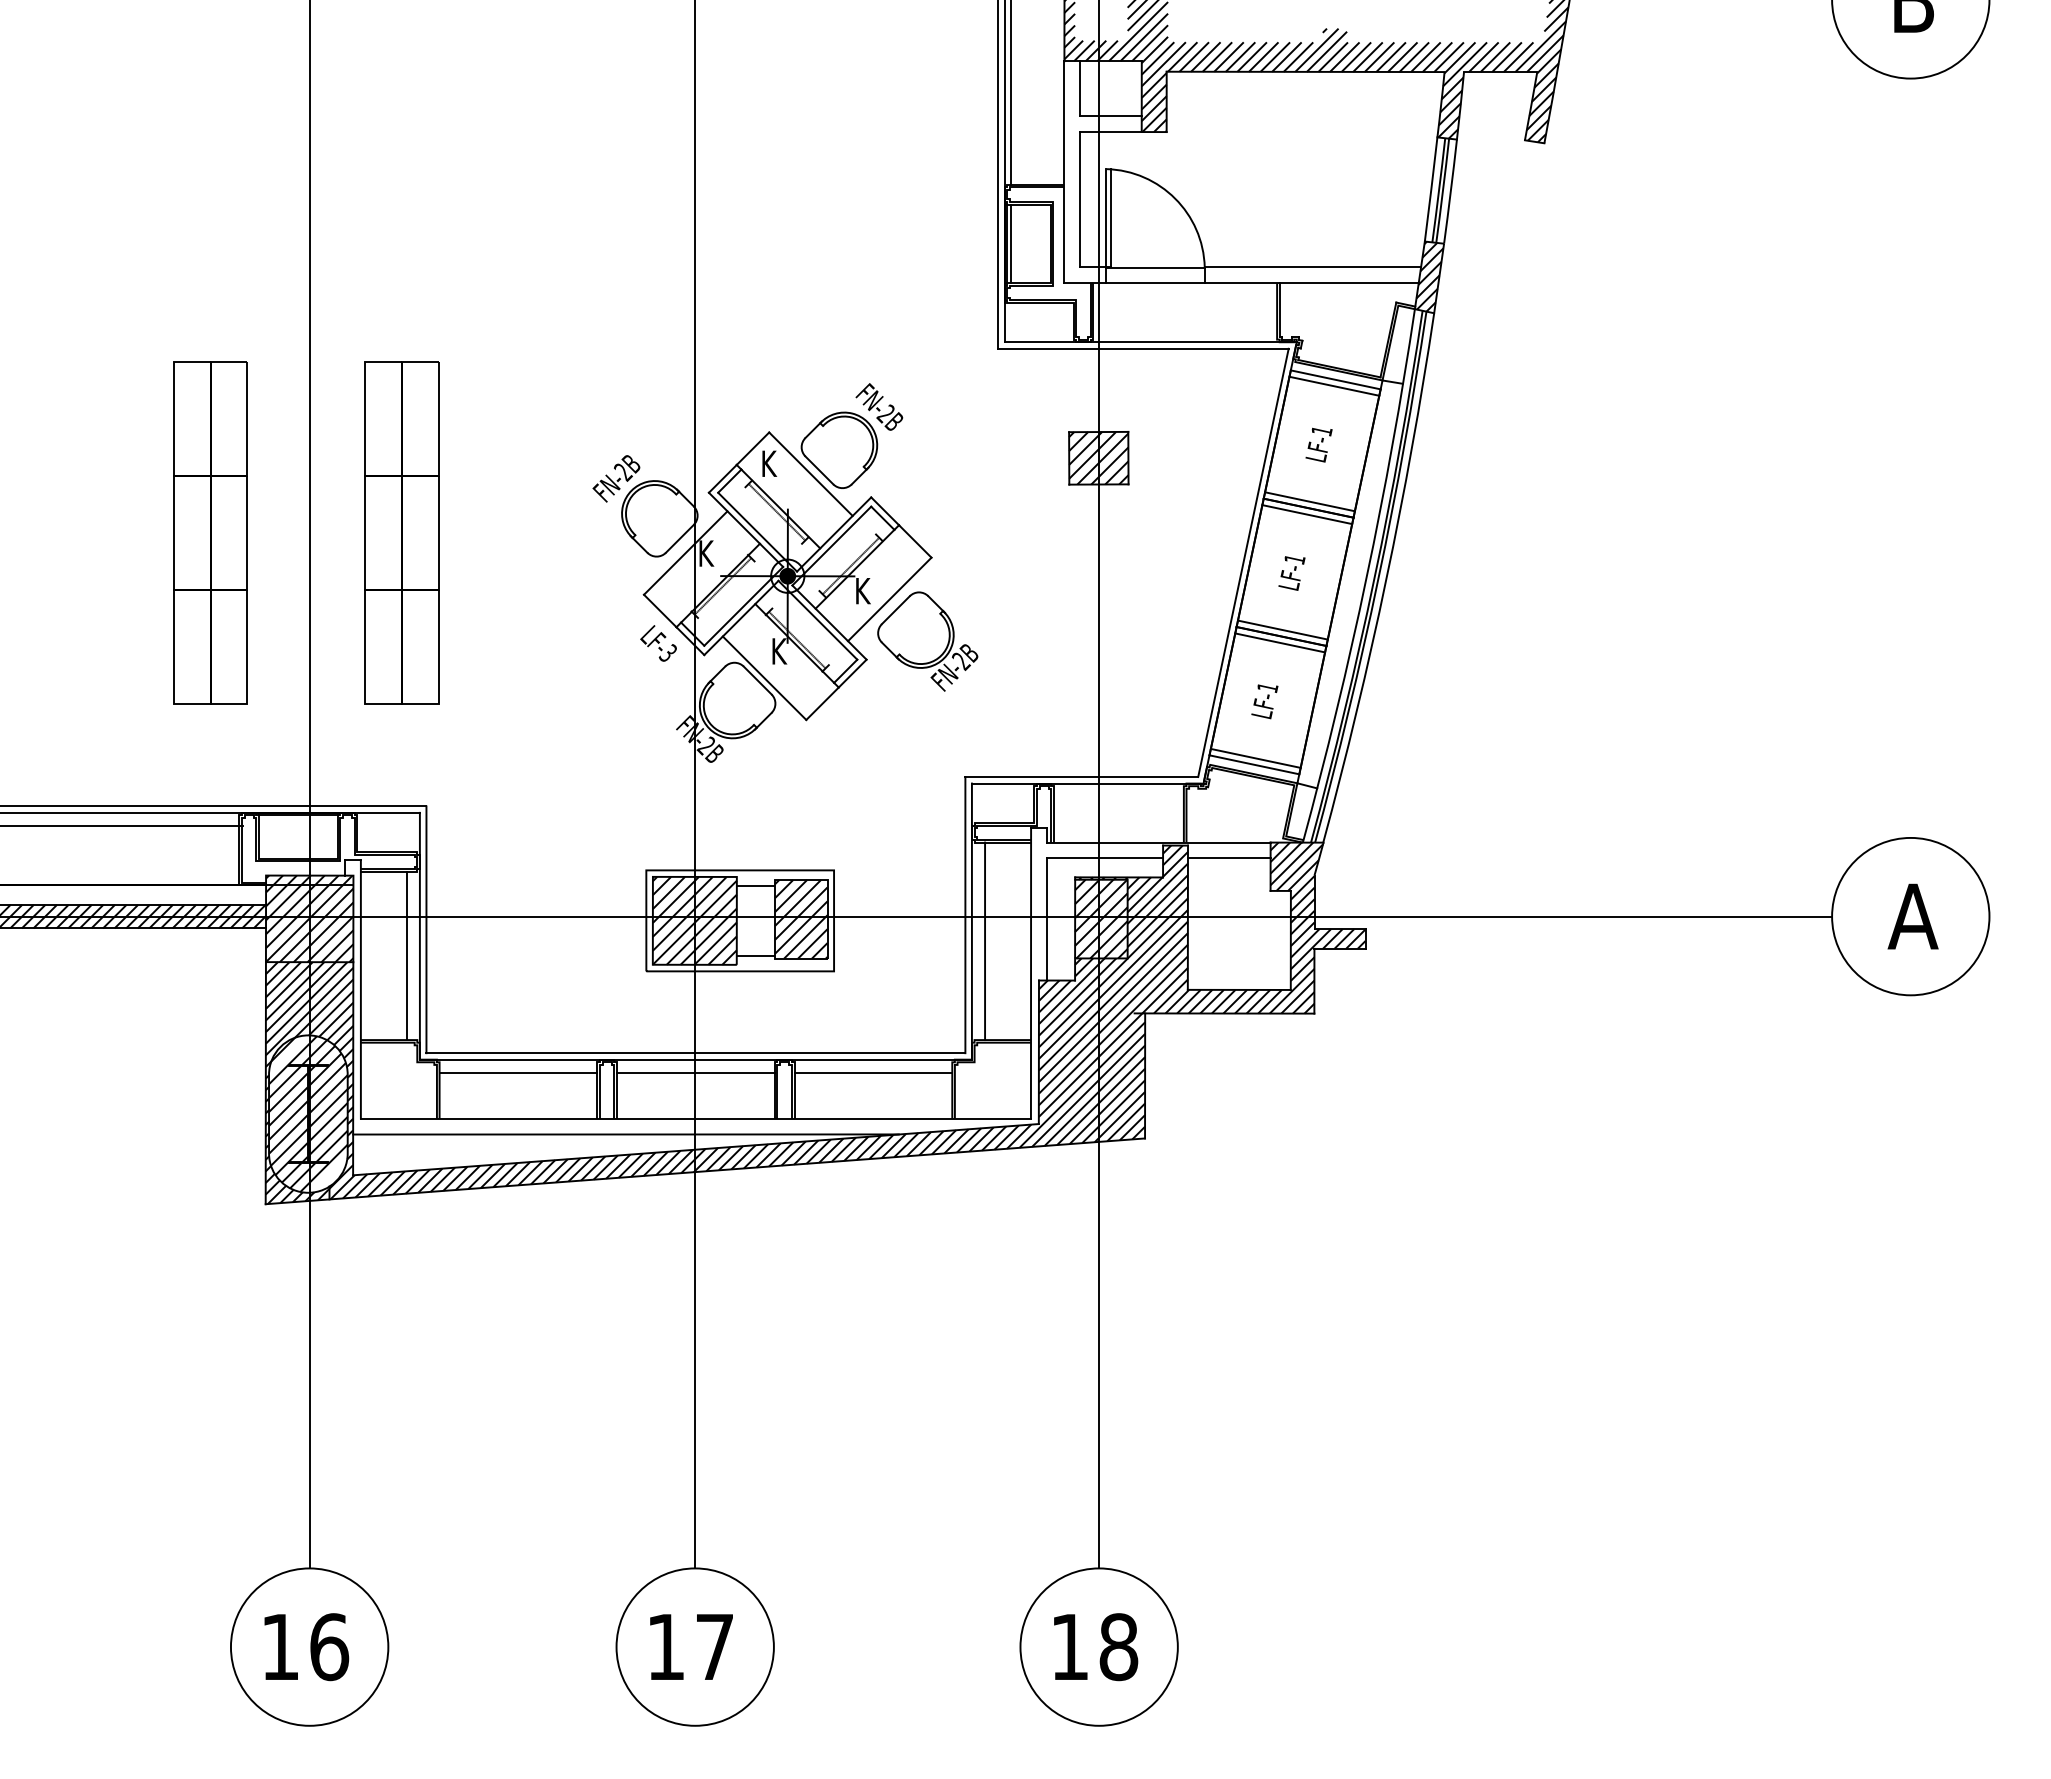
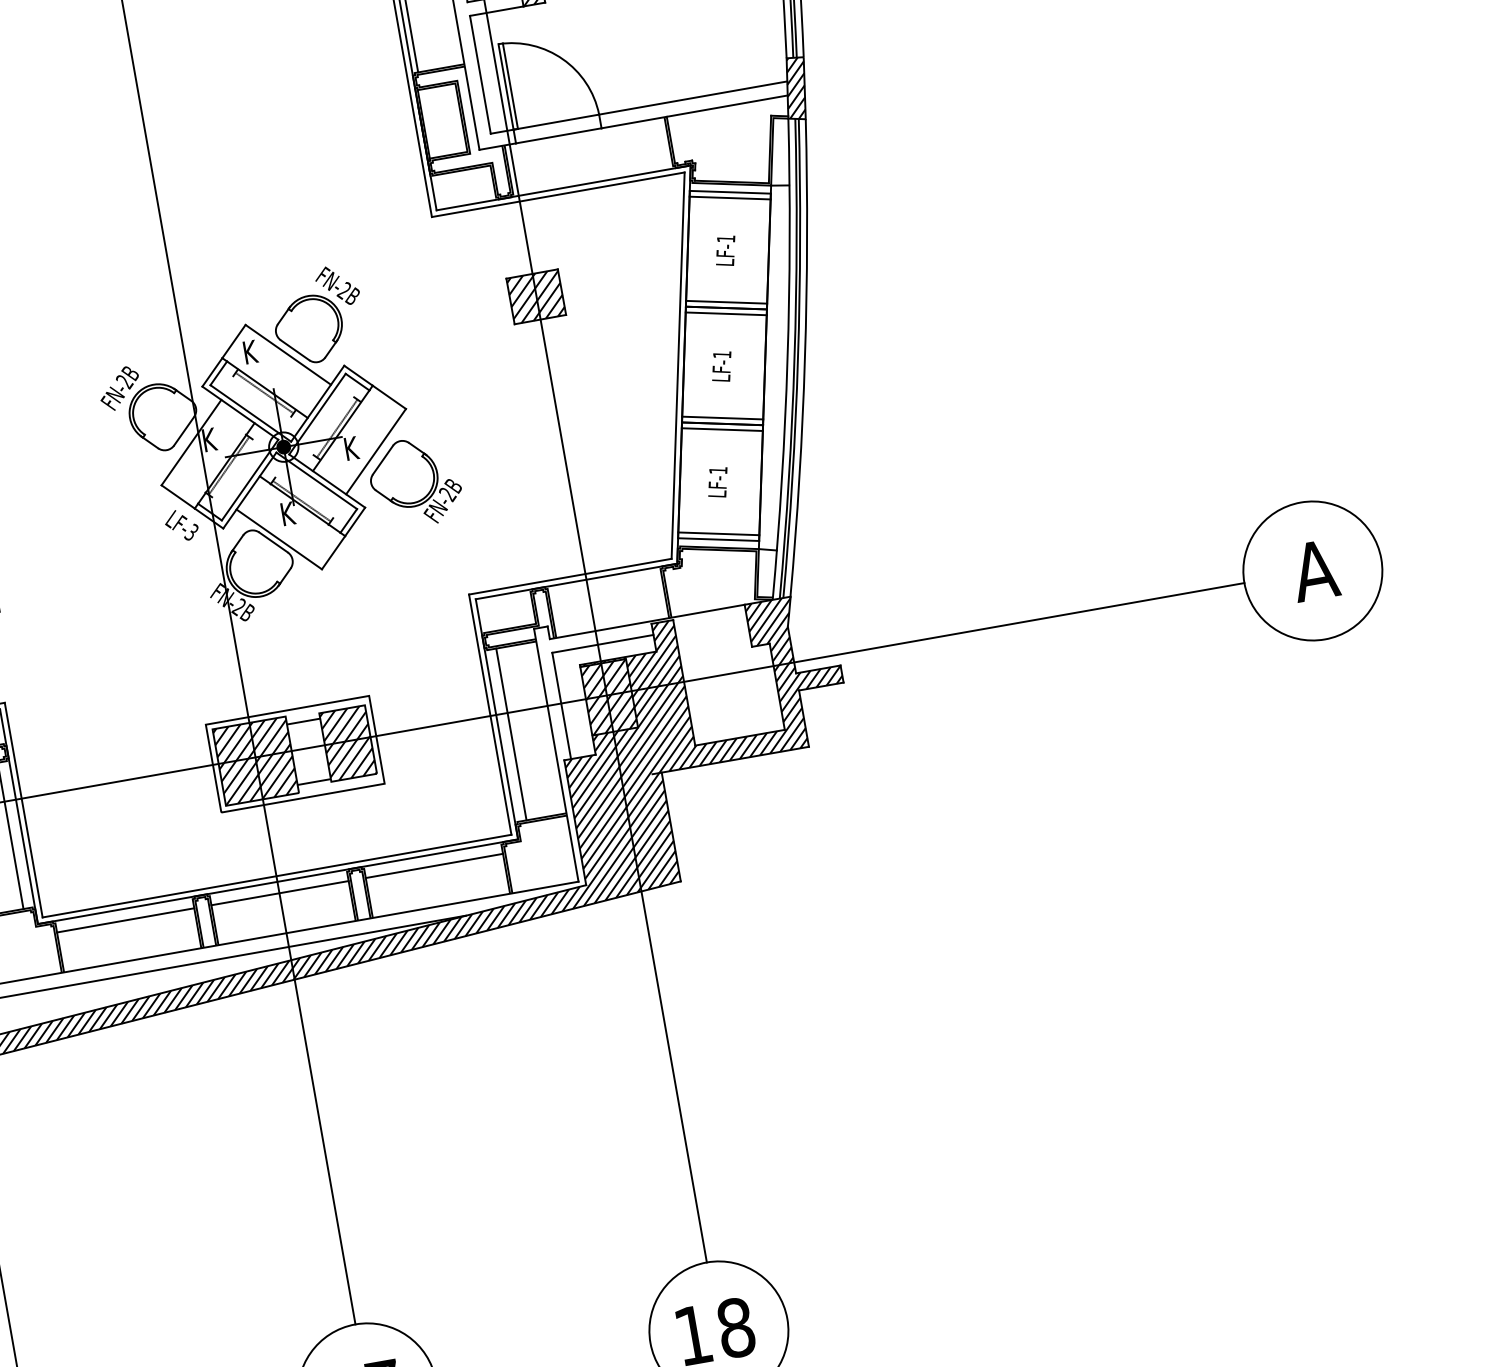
line: (1011, 243) -> (427, 123), removed
line: (1229, 858) -> (711, 624), removed

